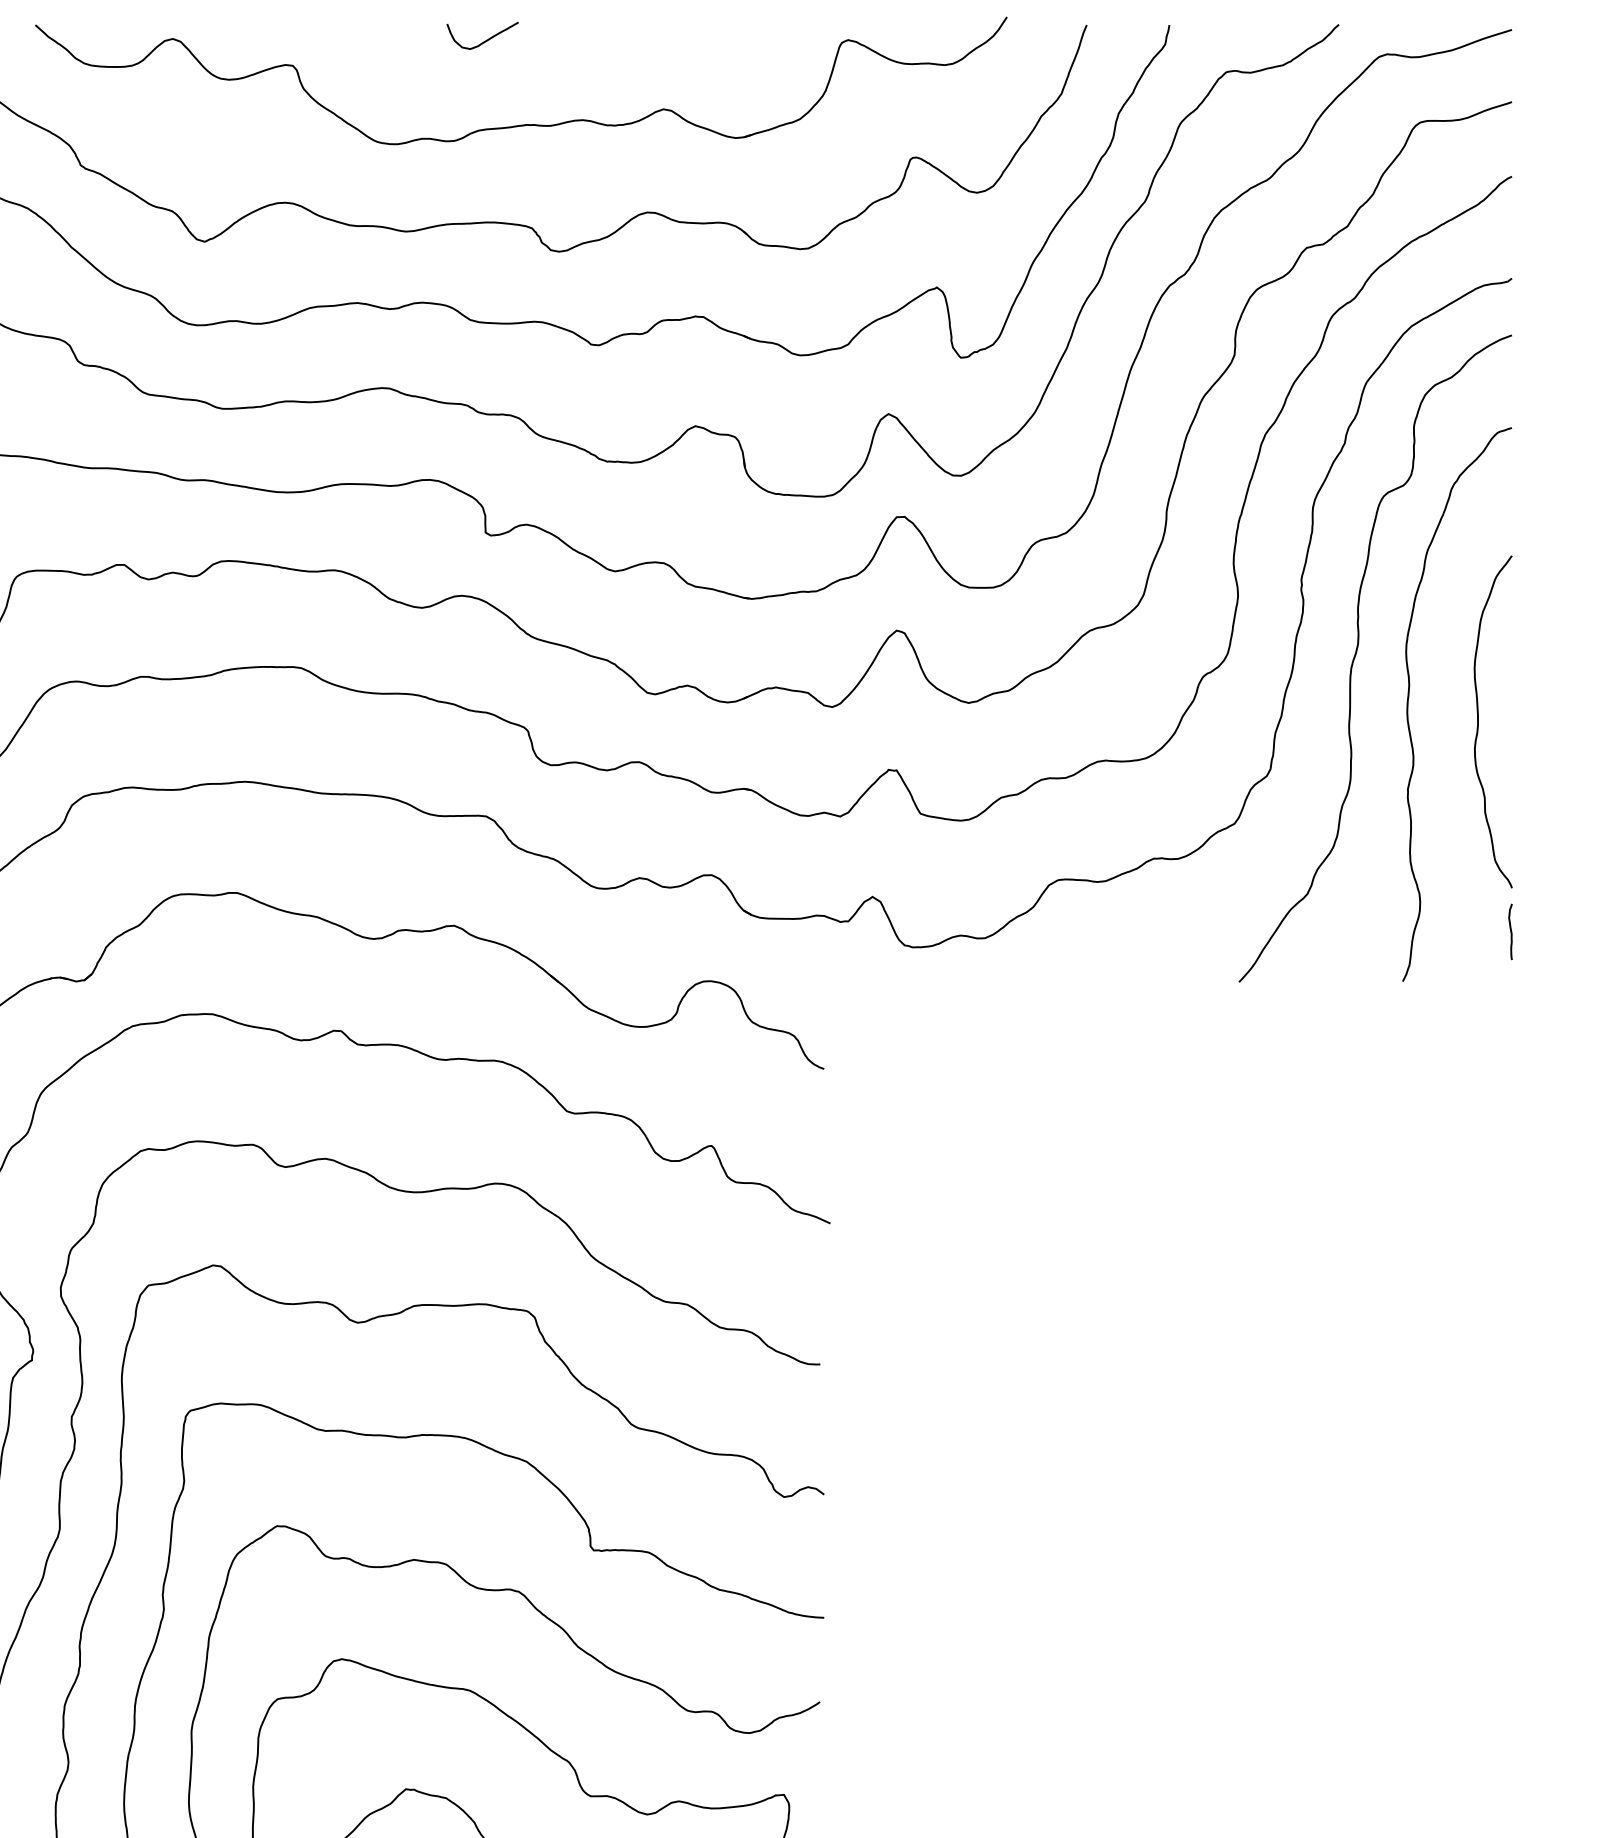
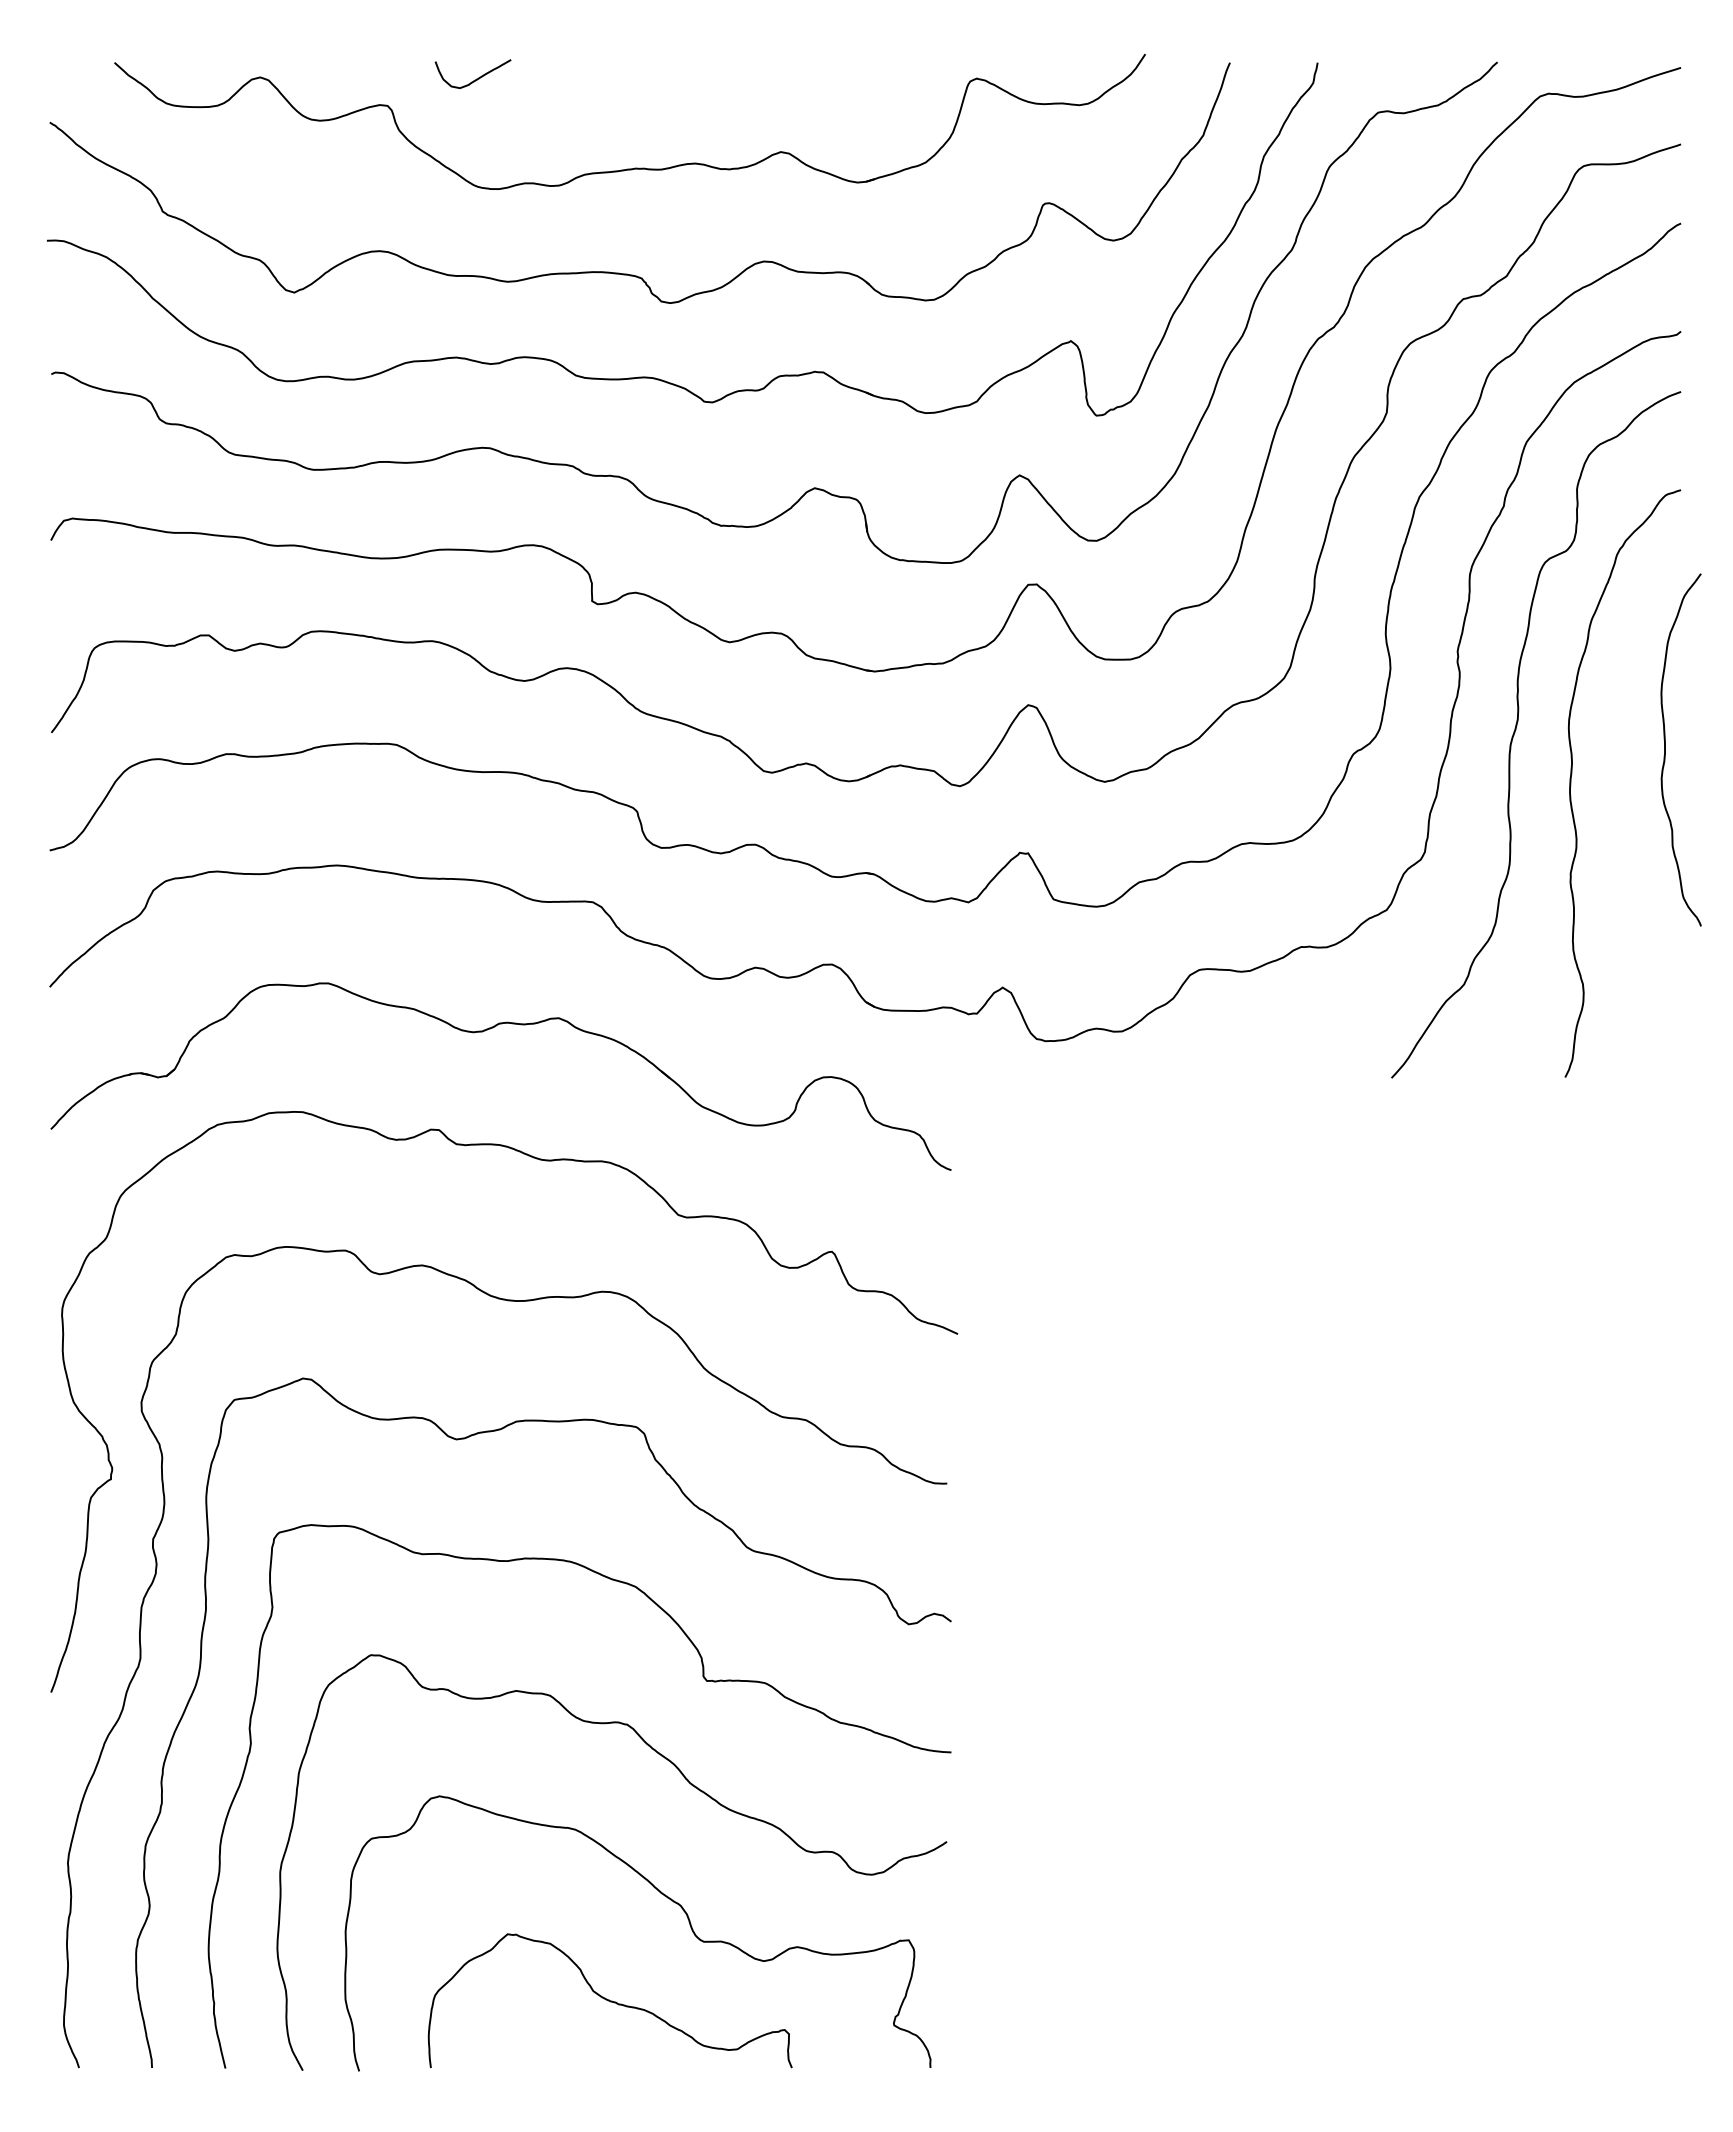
curve: (485, 39) -> (476, 78), moved
curve: (1478, 721) -> (1665, 749), moved
curve: (1510, 931) -> (1679, 1024), removed

